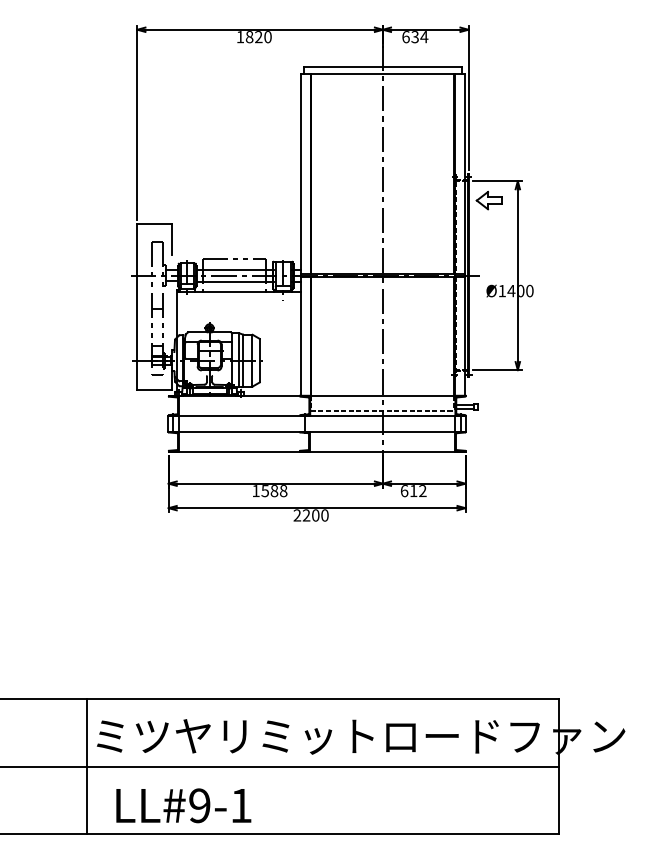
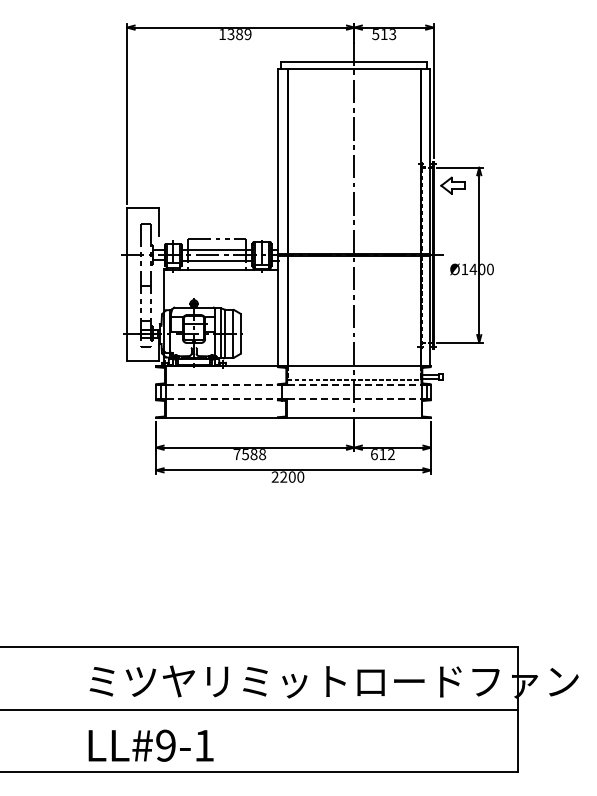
text: (258, 37) -> (239, 34), 1820 -> 1389
text: (415, 37) -> (384, 34), 634 -> 513
line: (317, 416) -> (293, 385), solid -> dashed
line: (317, 431) -> (293, 399), solid -> dashed
text: (255, 491) -> (236, 454), 1588 -> 7588
line: (86, 766) -> (80, 709), removed
text: (183, 805) -> (150, 745), moved

